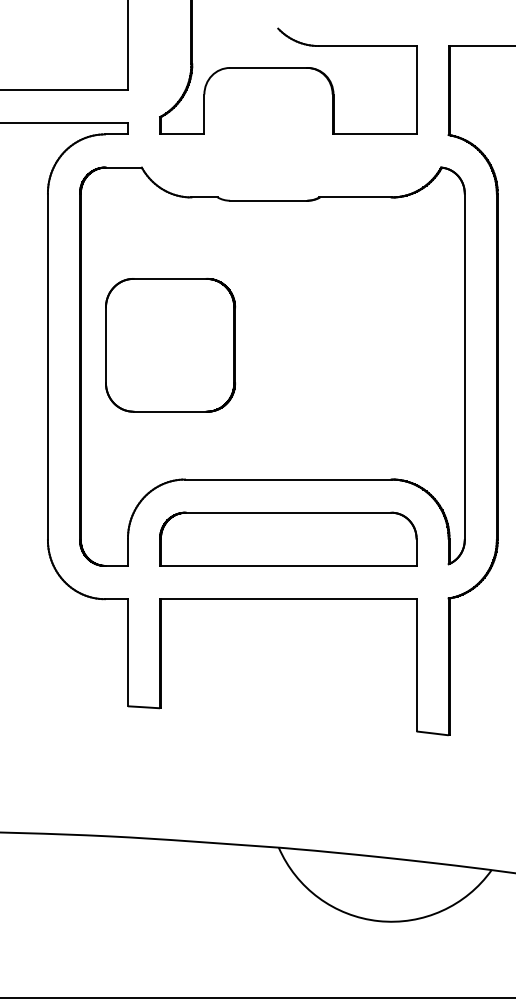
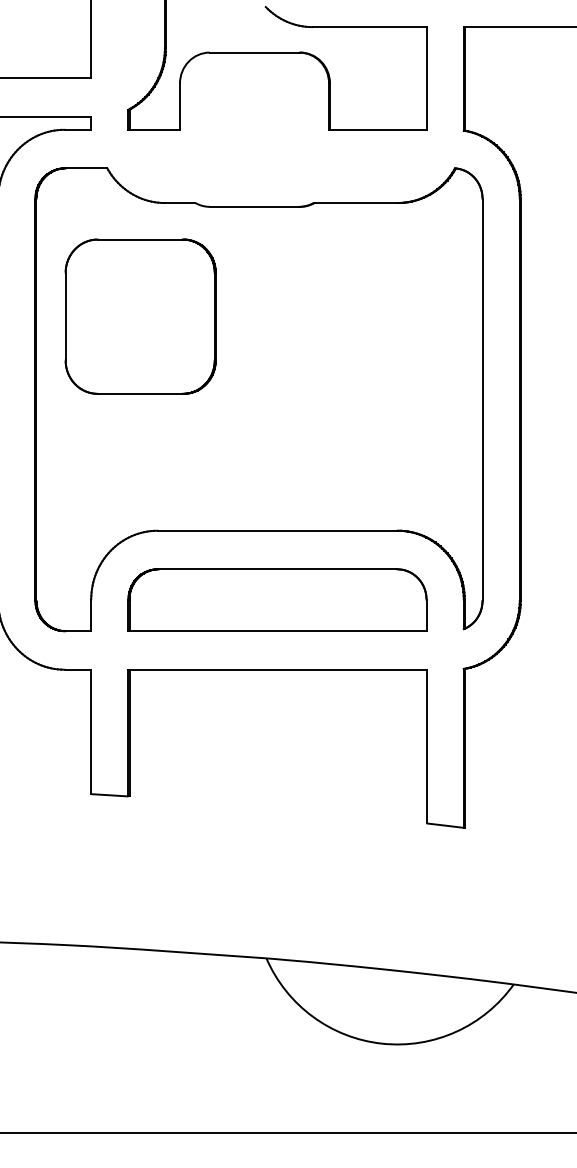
part: (170, 345) -> (140, 316), moved

